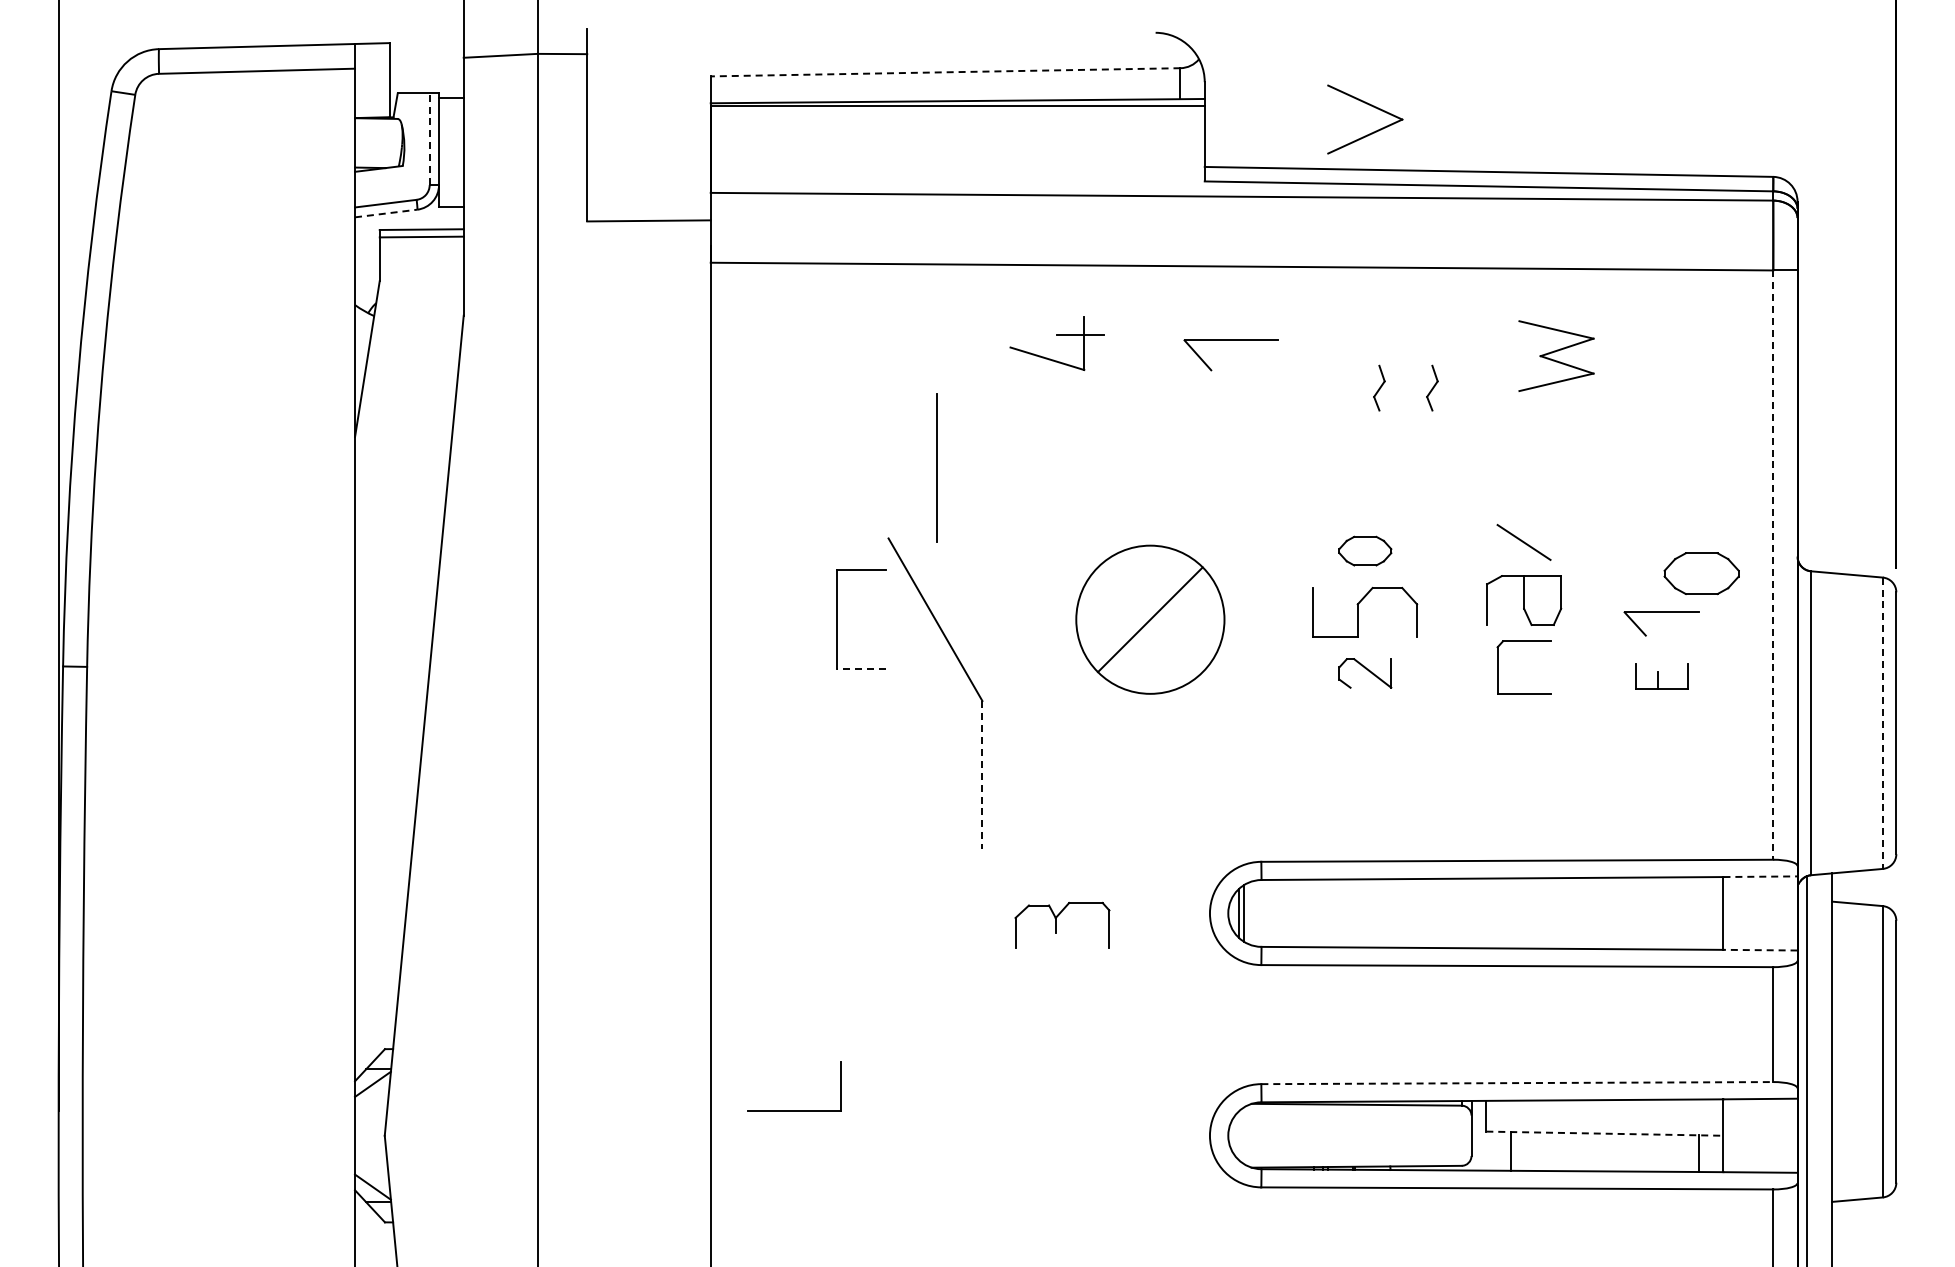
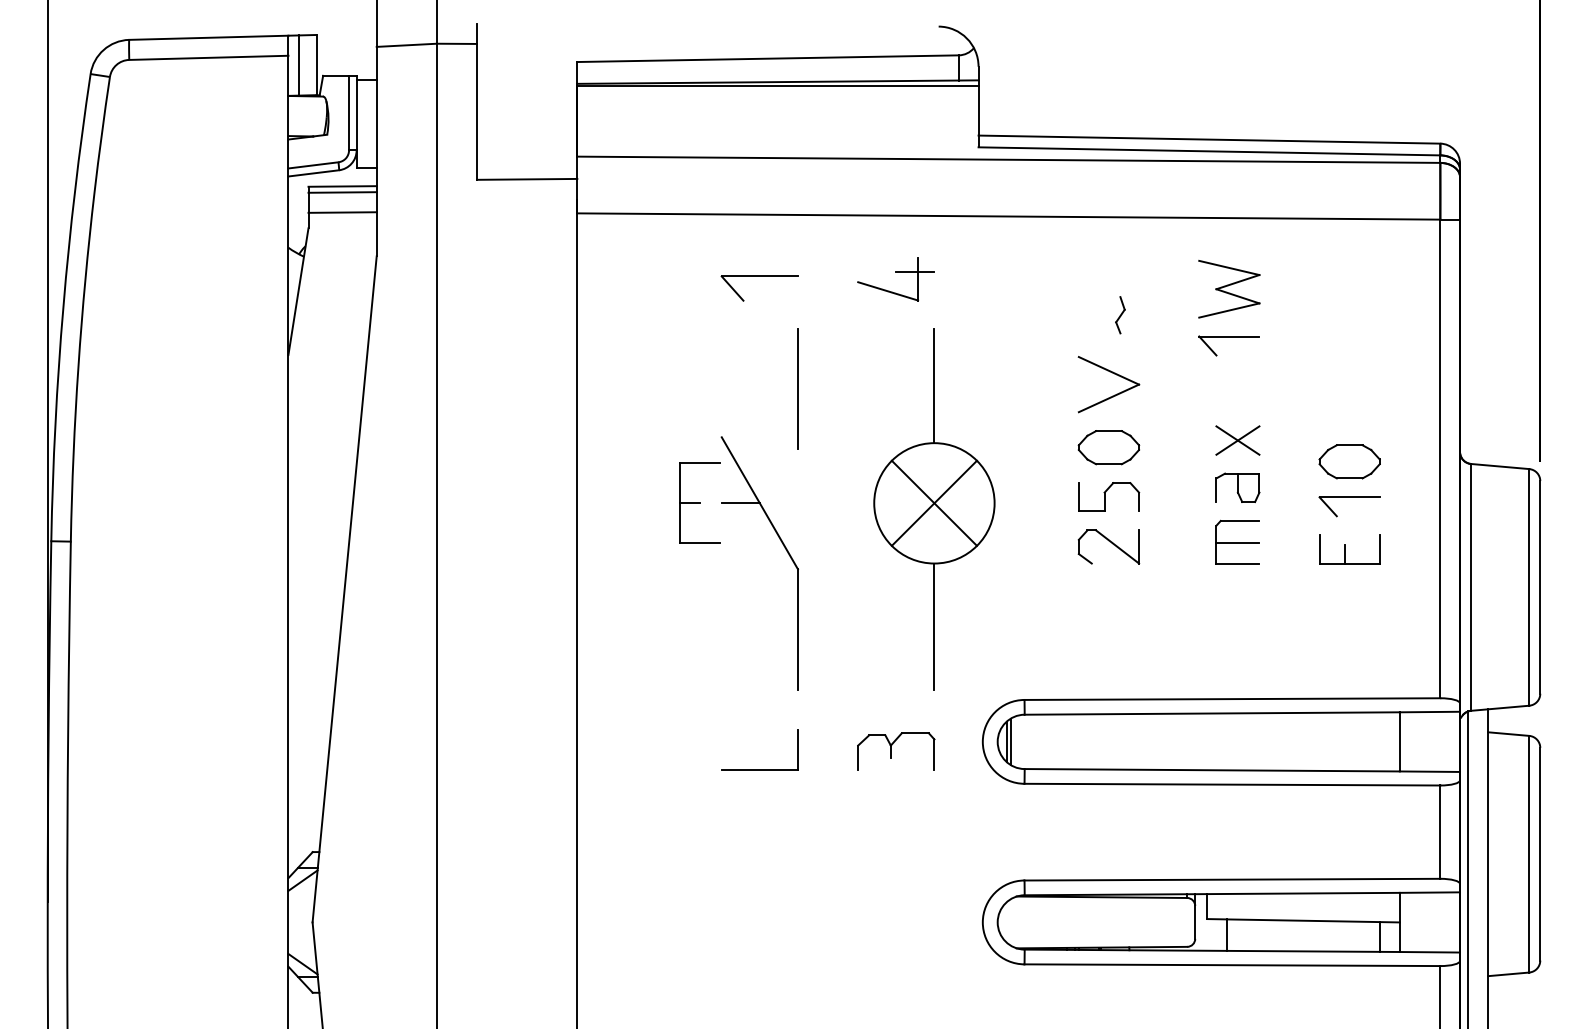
line: (945, 72) -> (768, 58), dashed -> solid
line: (368, 80) -> (299, 65), added
part: (1368, 105) -> (1111, 373), moved
line: (429, 139) -> (348, 113), dashed -> solid
line: (386, 213) -> (313, 173), dashed -> solid
line: (421, 261) -> (342, 212), added
part: (1056, 335) -> (895, 272), moved
part: (1230, 340) -> (759, 276), moved
part: (1556, 355) -> (1229, 288), moved
part: (1432, 387) -> (1163, 314), removed
part: (1513, 414) -> (1229, 336), added
line: (936, 467) -> (797, 388), moved
line: (1150, 474) -> (934, 385), added
line: (1523, 542) -> (1237, 440), added
part: (1365, 550) -> (1109, 447), size x1.43
line: (1773, 565) -> (1440, 459), dashed -> solid
part: (1701, 573) -> (1349, 461), moved
part: (1523, 600) -> (1237, 487), size x0.71
part: (1365, 611) -> (1109, 496), size x0.71
line: (848, 619) -> (689, 503), added
line: (911, 619) -> (740, 503), added
line: (1149, 619) -> (933, 503), added
line: (1523, 668) -> (1237, 542), added
line: (861, 669) -> (699, 543), dashed -> solid
part: (1365, 673) -> (1109, 546), size x1.43
part: (1661, 676) -> (1349, 549), size x1.43
line: (1882, 723) -> (1529, 587), dashed -> solid
line: (1150, 771) -> (934, 626), added
line: (982, 775) -> (798, 629), dashed -> solid
line: (1760, 876) -> (1429, 711), dashed -> solid
part: (1062, 924) -> (896, 750), moved
line: (1760, 950) -> (1429, 771), dashed -> solid
line: (1517, 1083) -> (1232, 879), dashed -> solid
part: (794, 1110) -> (759, 769), moved
line: (1604, 1133) -> (1303, 920), dashed -> solid

